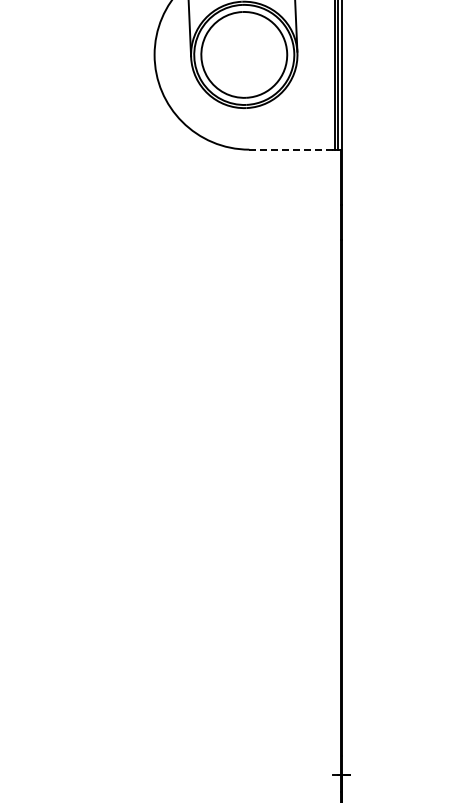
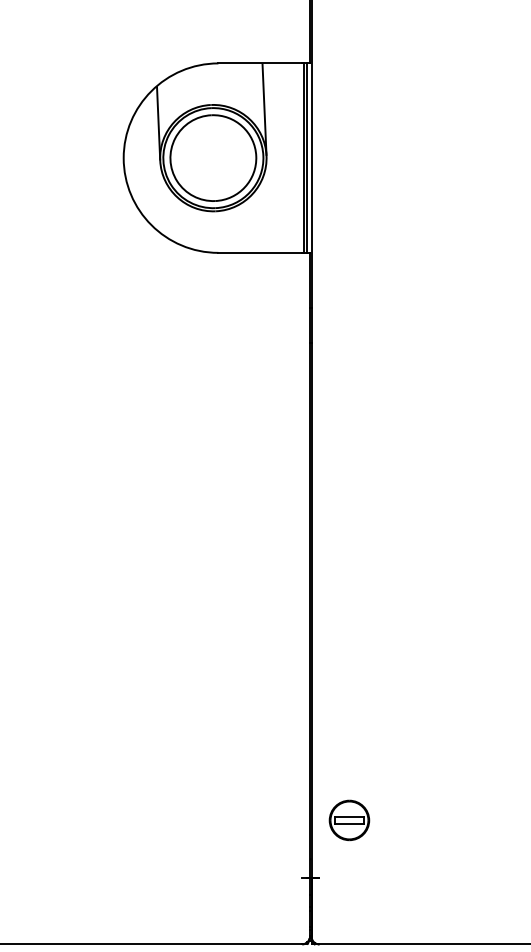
line: (291, 149) -> (260, 252), dashed -> solid
part: (380, 717) -> (349, 820), added

